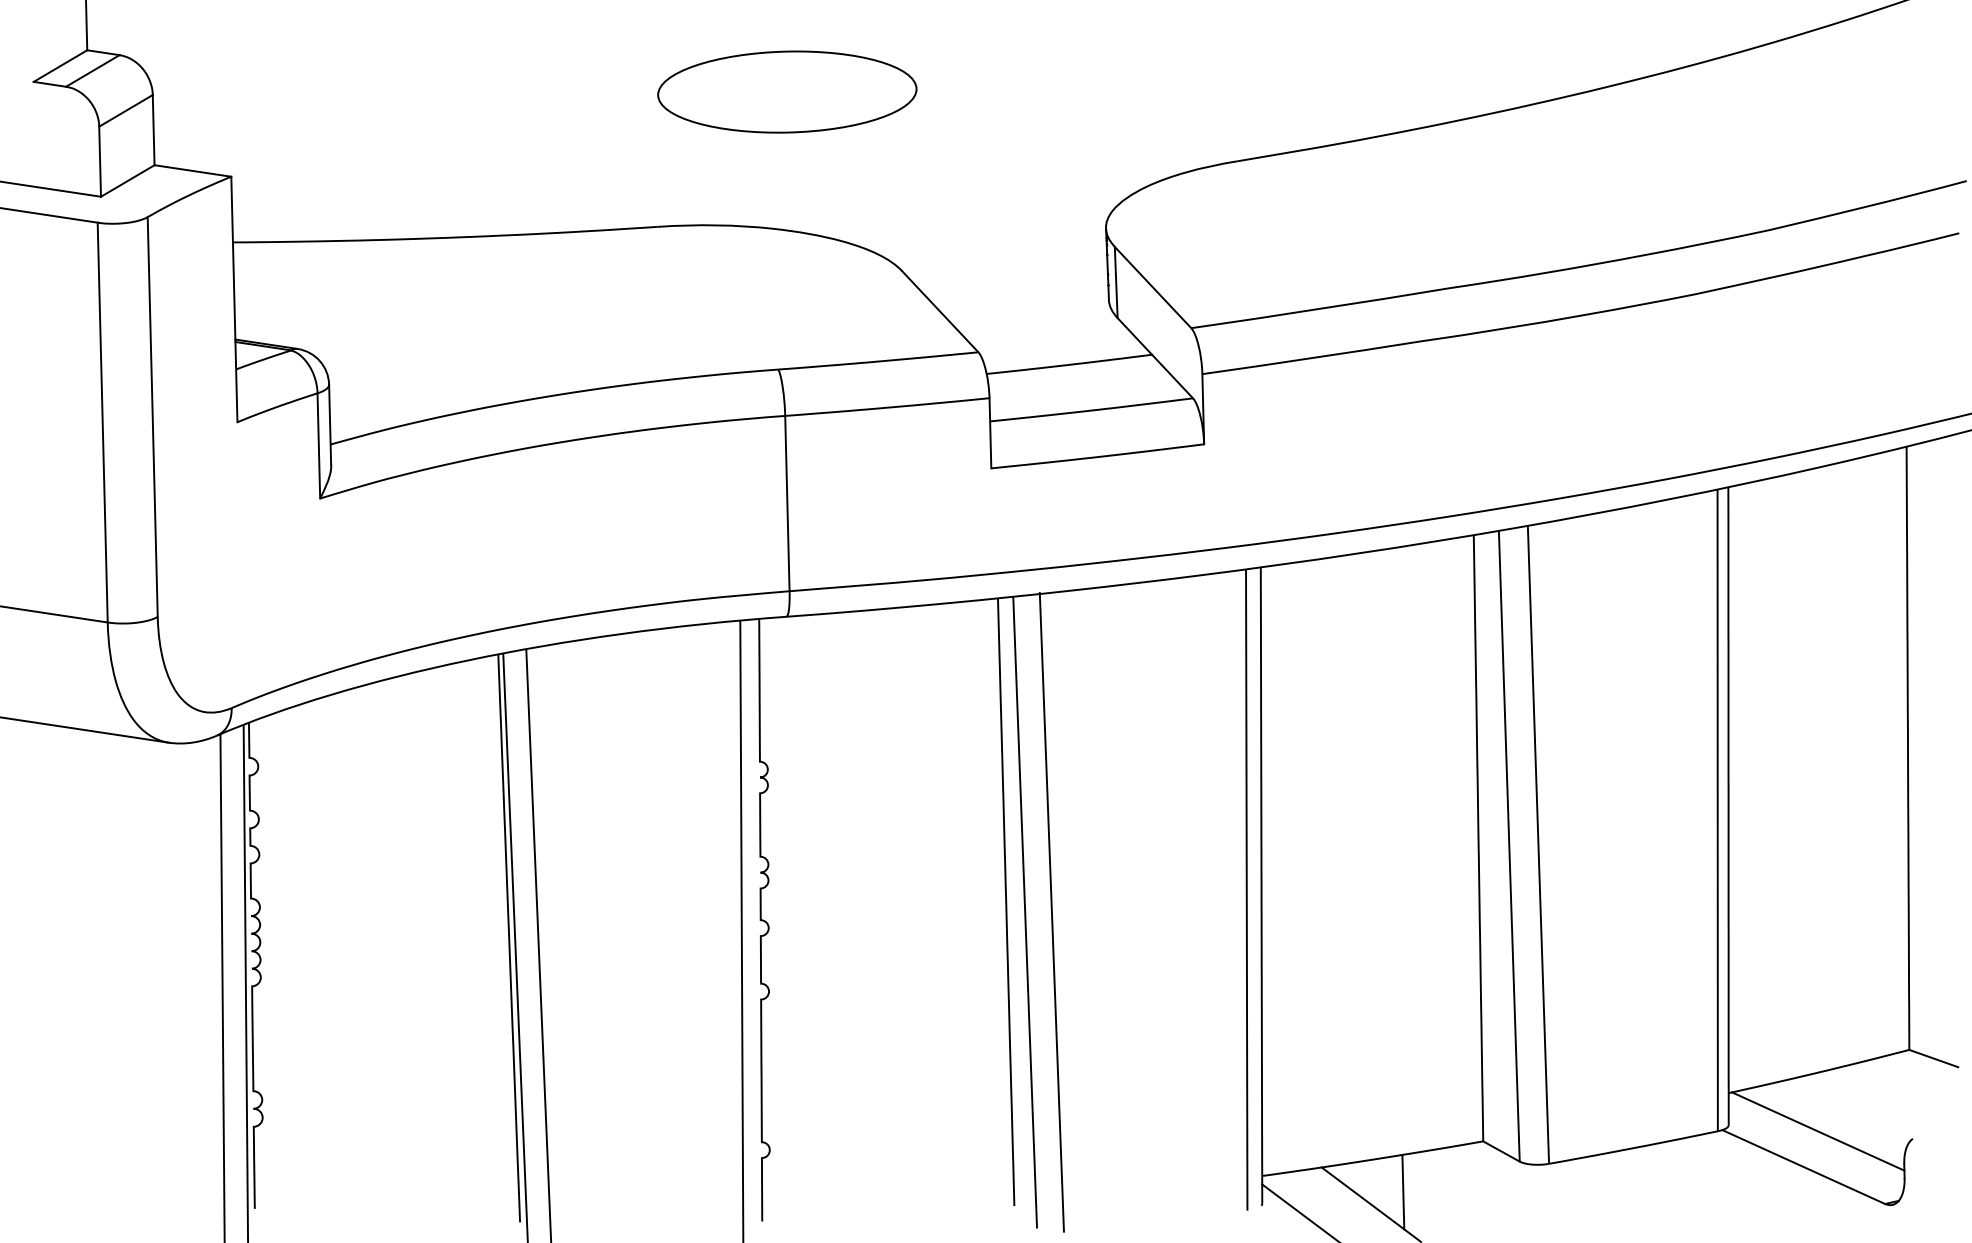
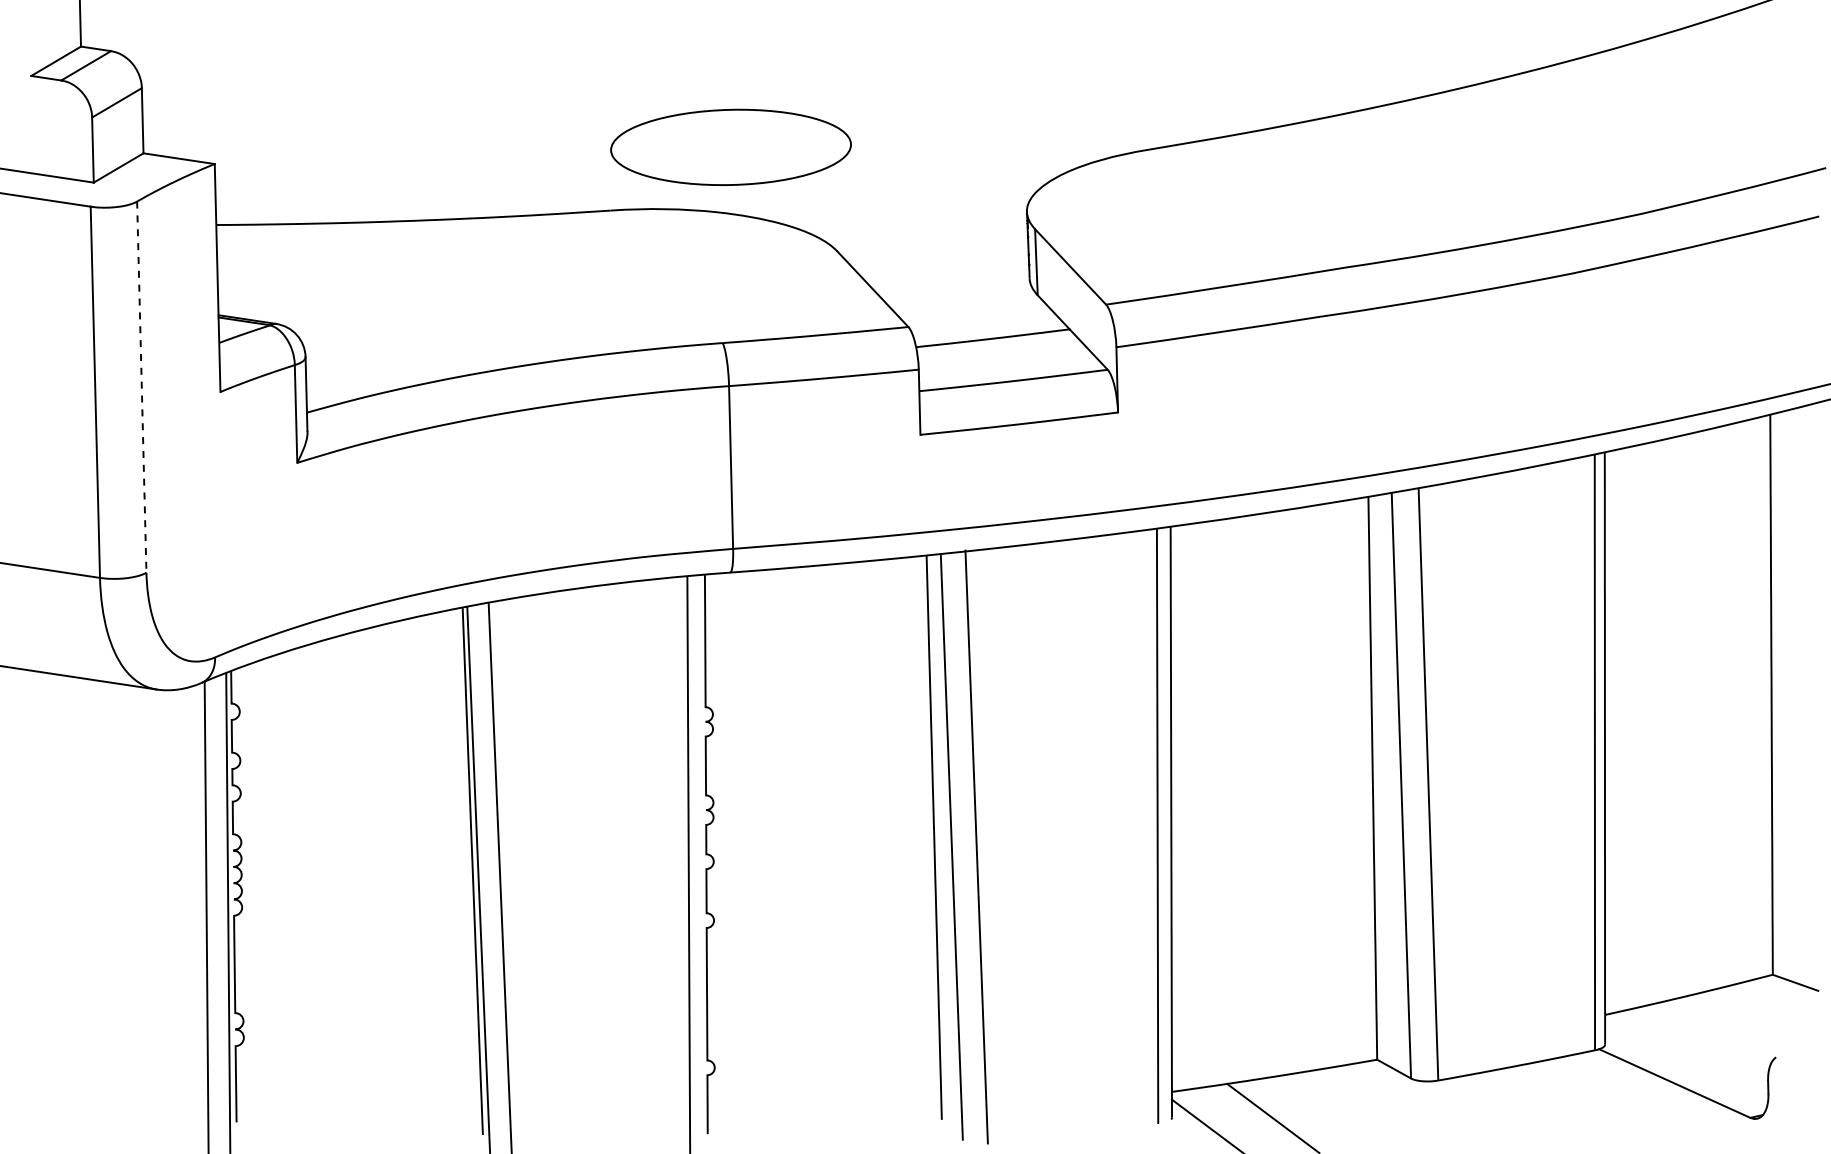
part: (786, 91) -> (730, 146), moved
line: (152, 417) -> (141, 387), solid -> dashed
line: (1818, 1131) -> (1688, 1050), removed
line: (1402, 1191) -> (1302, 1106), removed

